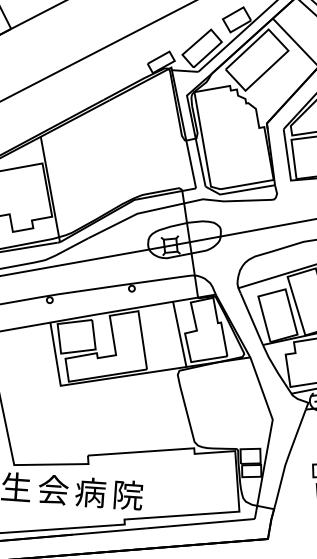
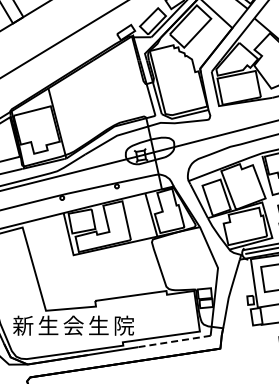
text: (90, 492) -> (98, 325), 病 -> 生
line: (200, 523) -> (174, 341), solid -> dashed

